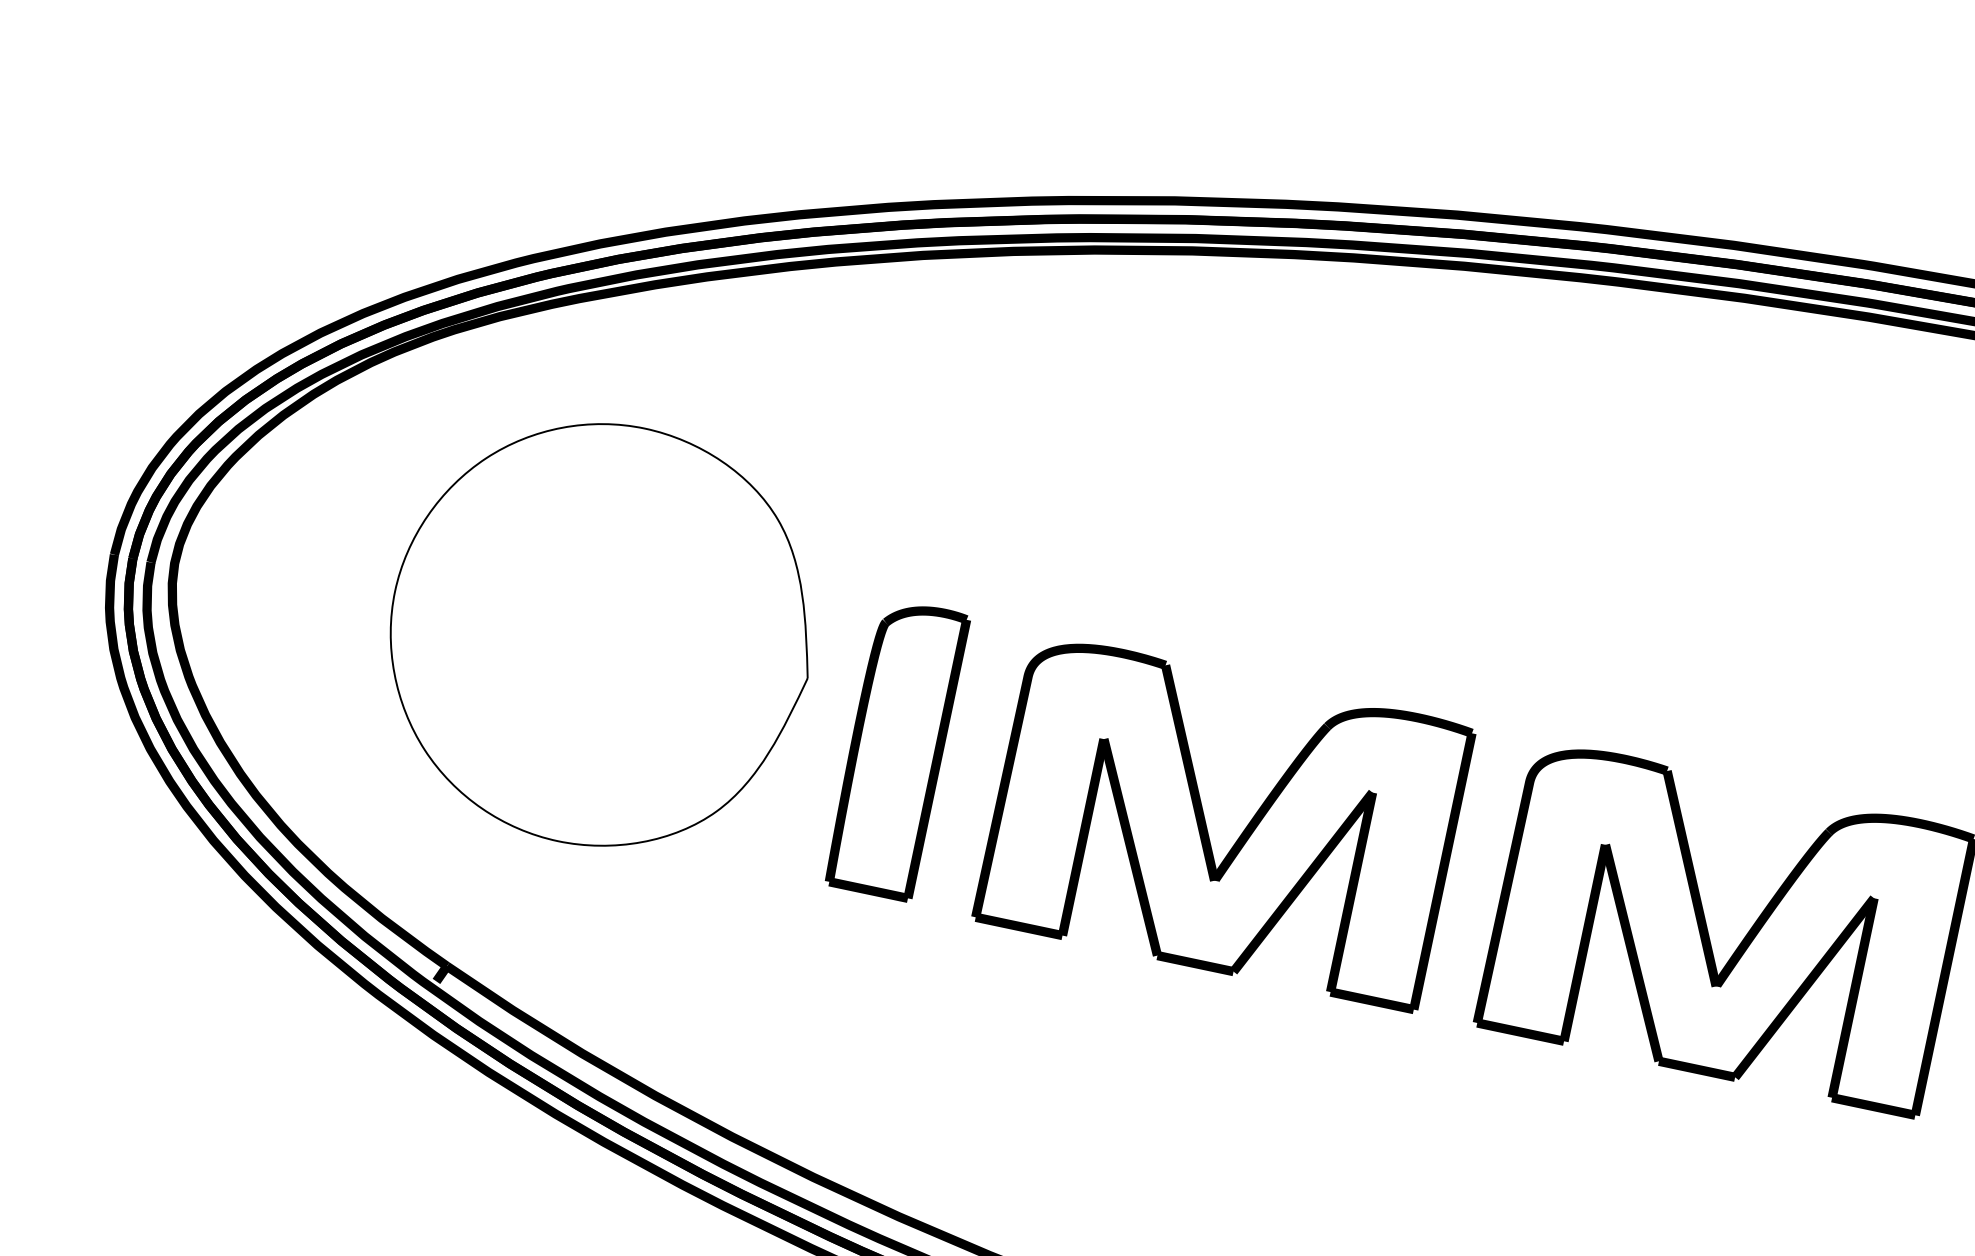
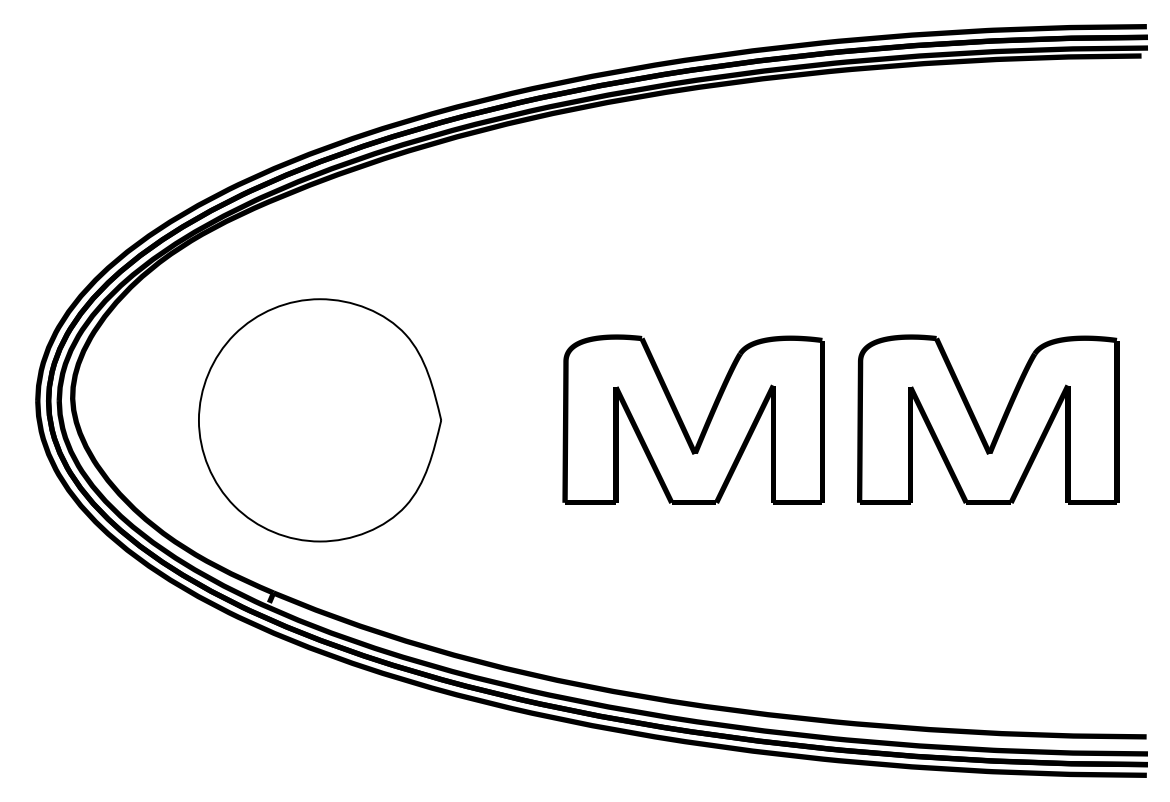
part: (600, 634) -> (319, 420), moved
part: (896, 748) -> (500, 417), removed

